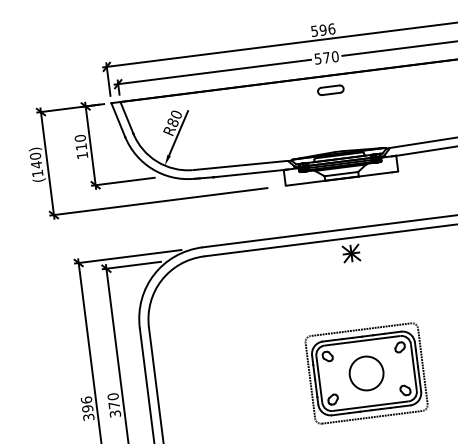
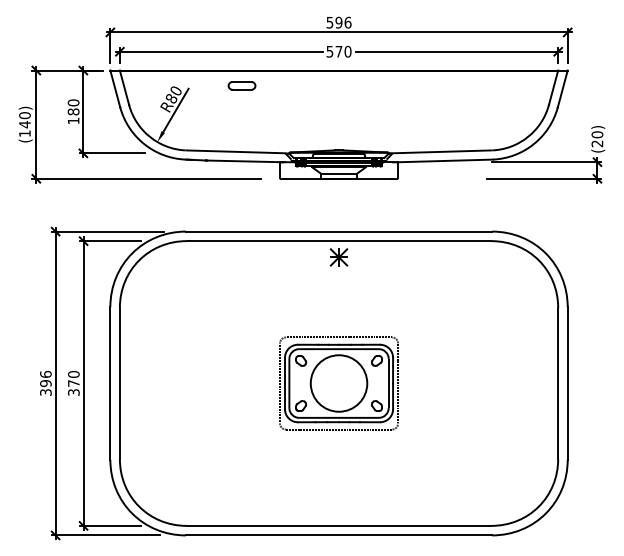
part: (330, 89) -> (241, 85), moved
text: (81, 146) -> (73, 111), 110 -> 180
circle: (366, 373) -> (338, 383), size x1.6

